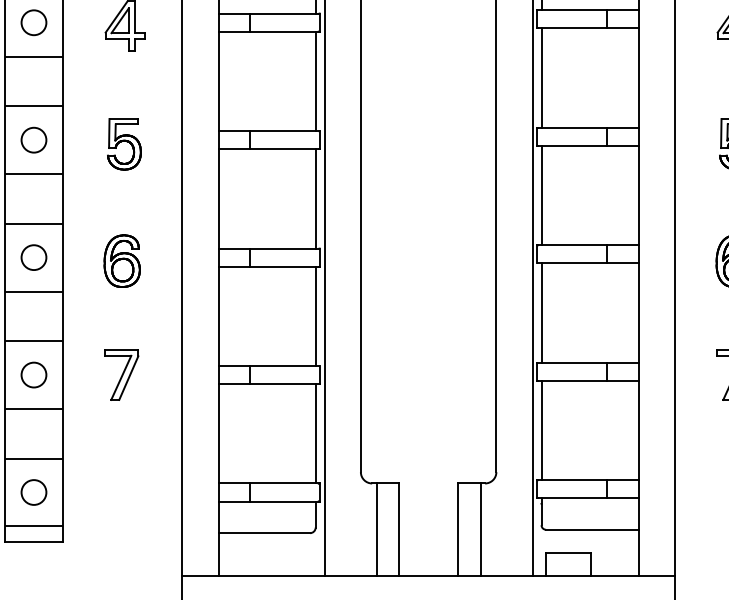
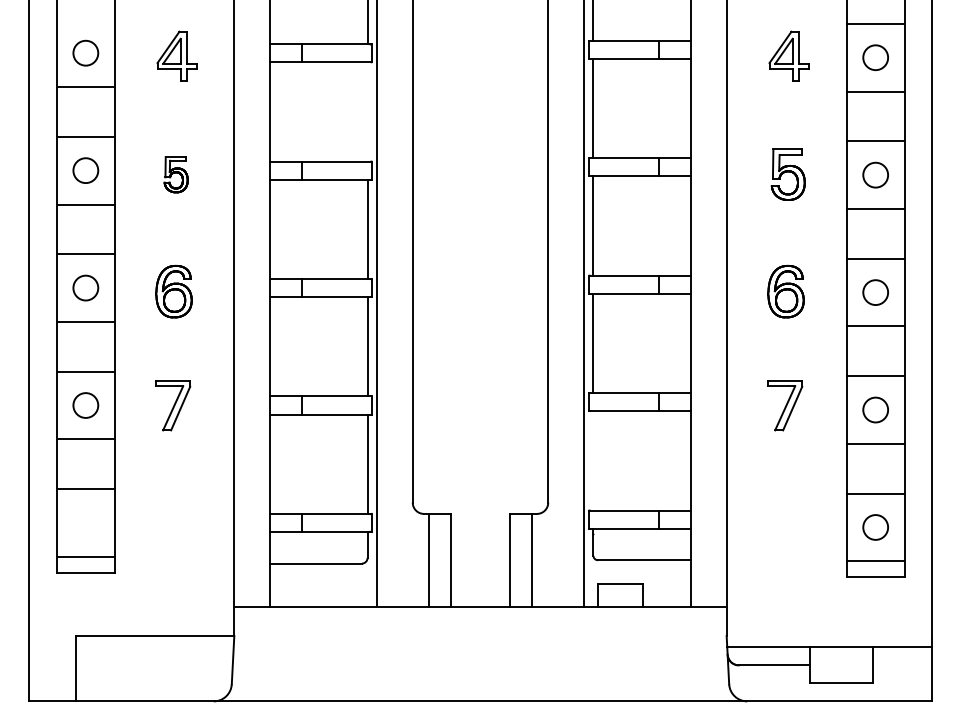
line: (315, 81) -> (367, 111), removed
part: (123, 144) -> (175, 174), size x0.7
line: (541, 430) -> (593, 460), removed
circle: (33, 492) -> (85, 522), removed

